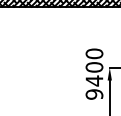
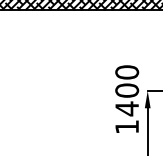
text: (94, 94) -> (127, 127), 9400 -> 1400

